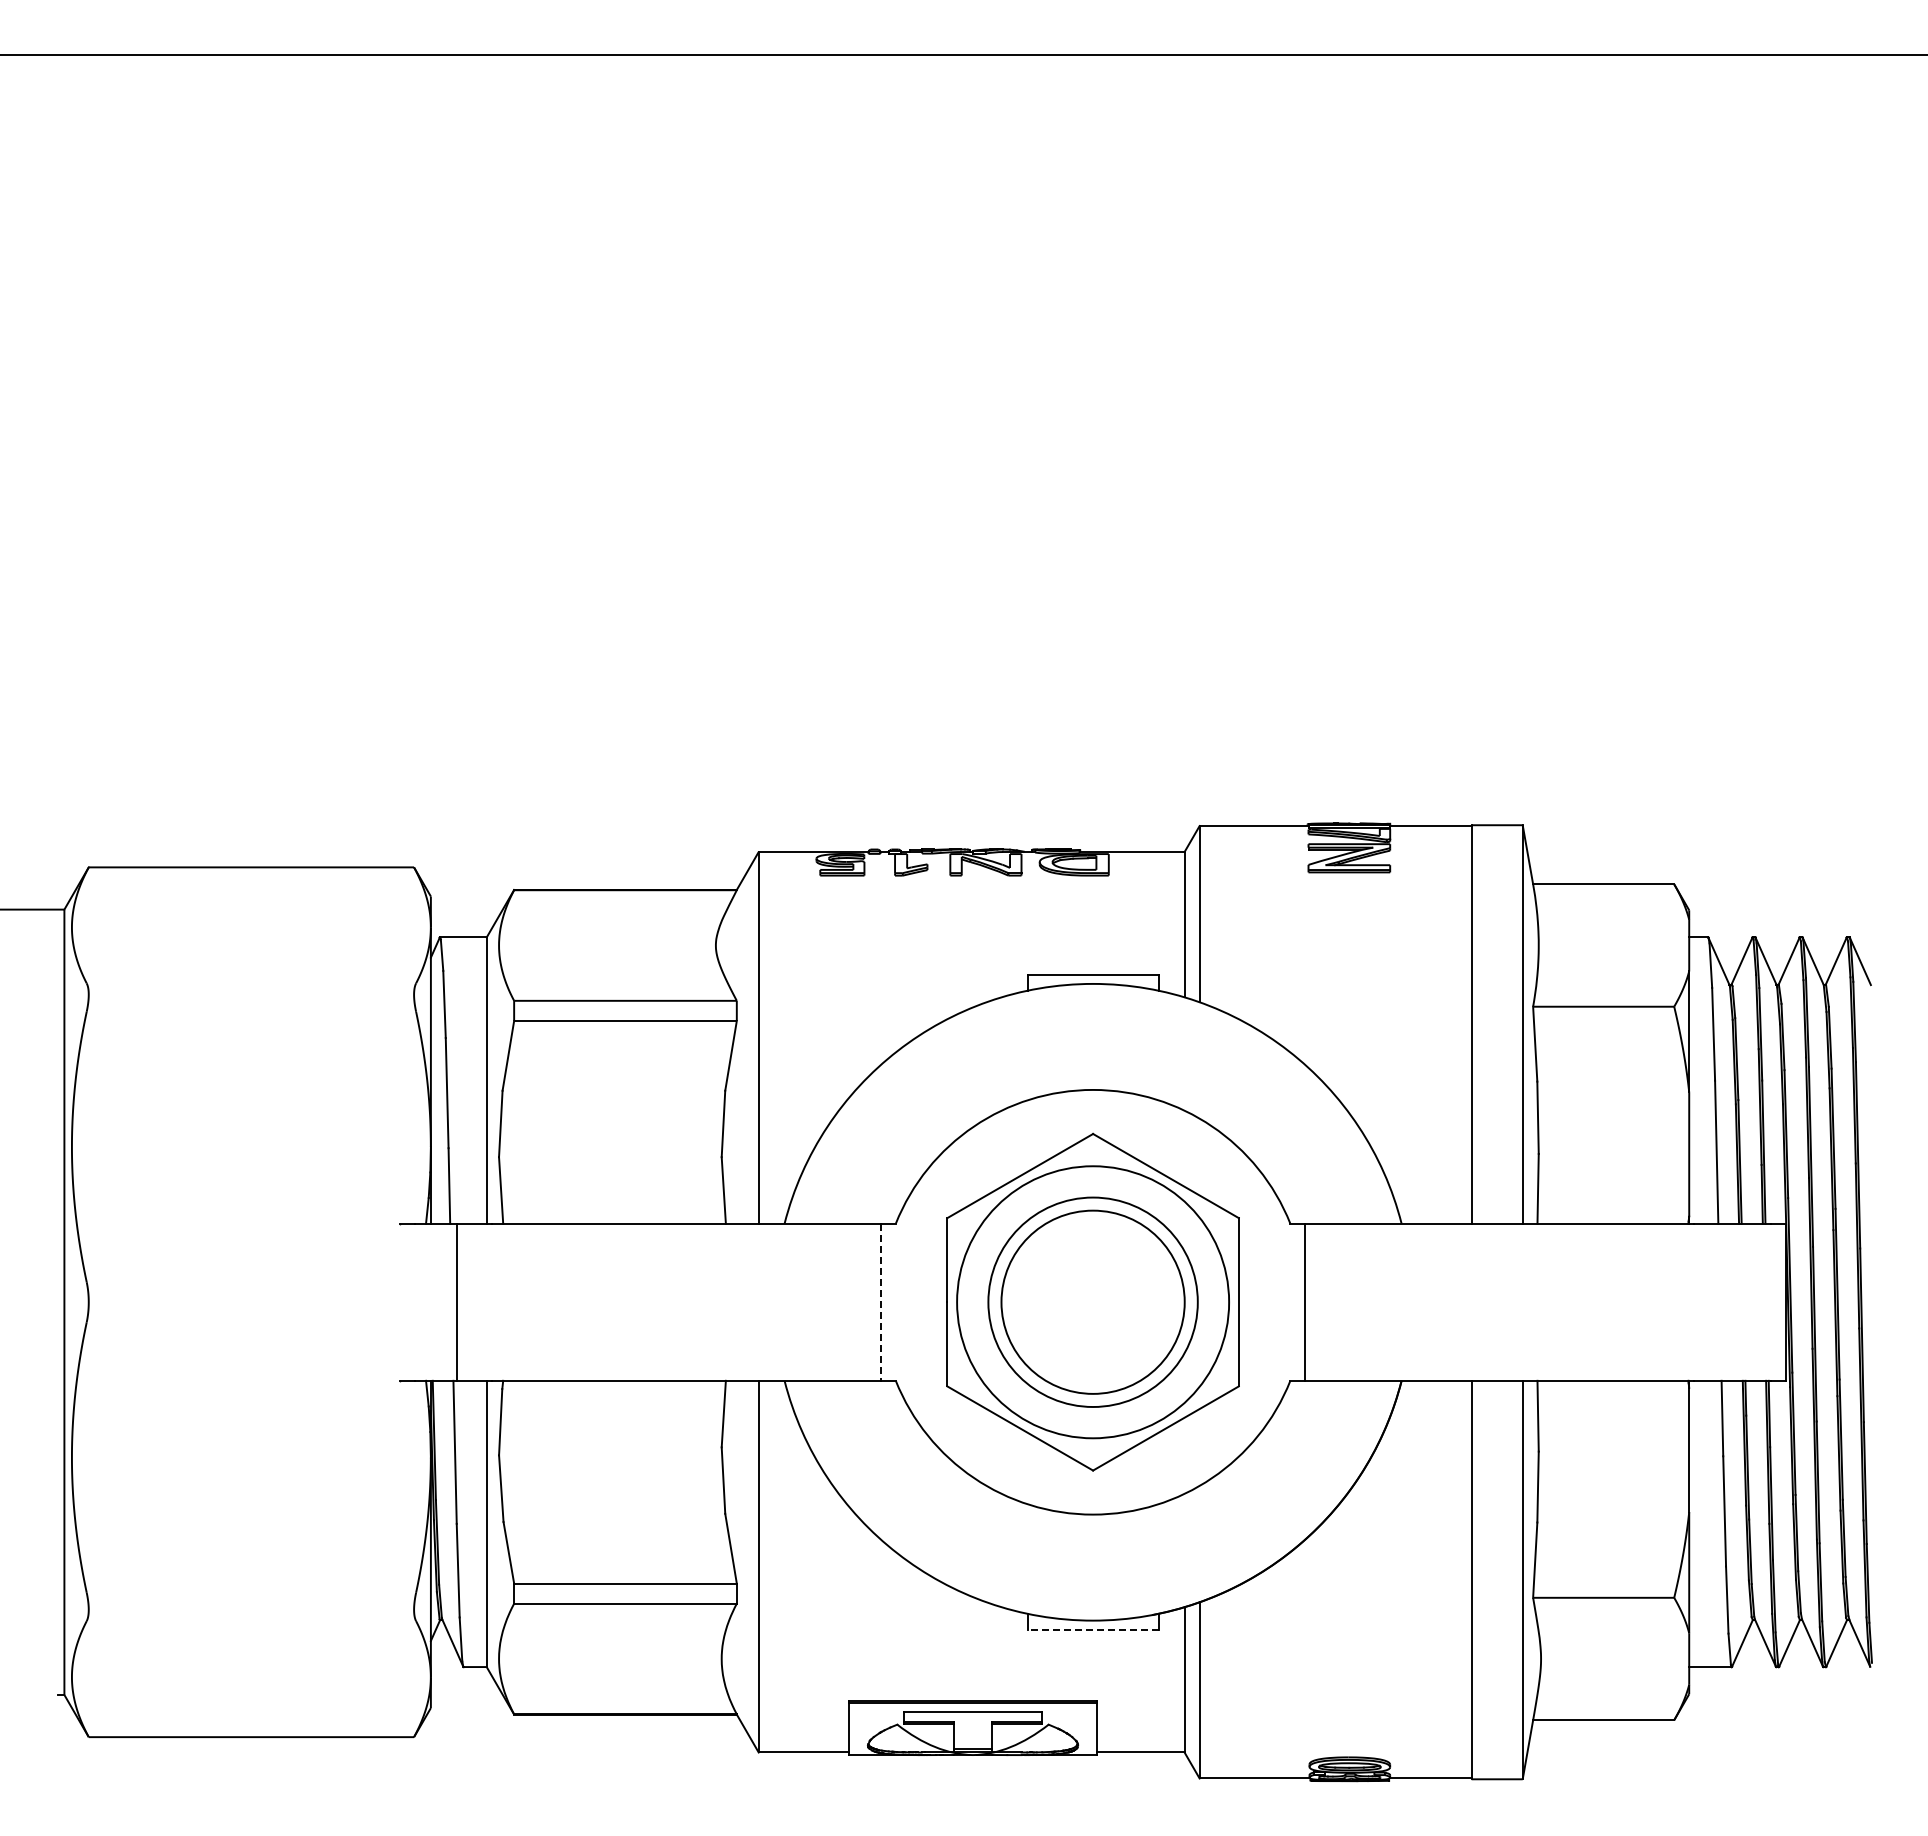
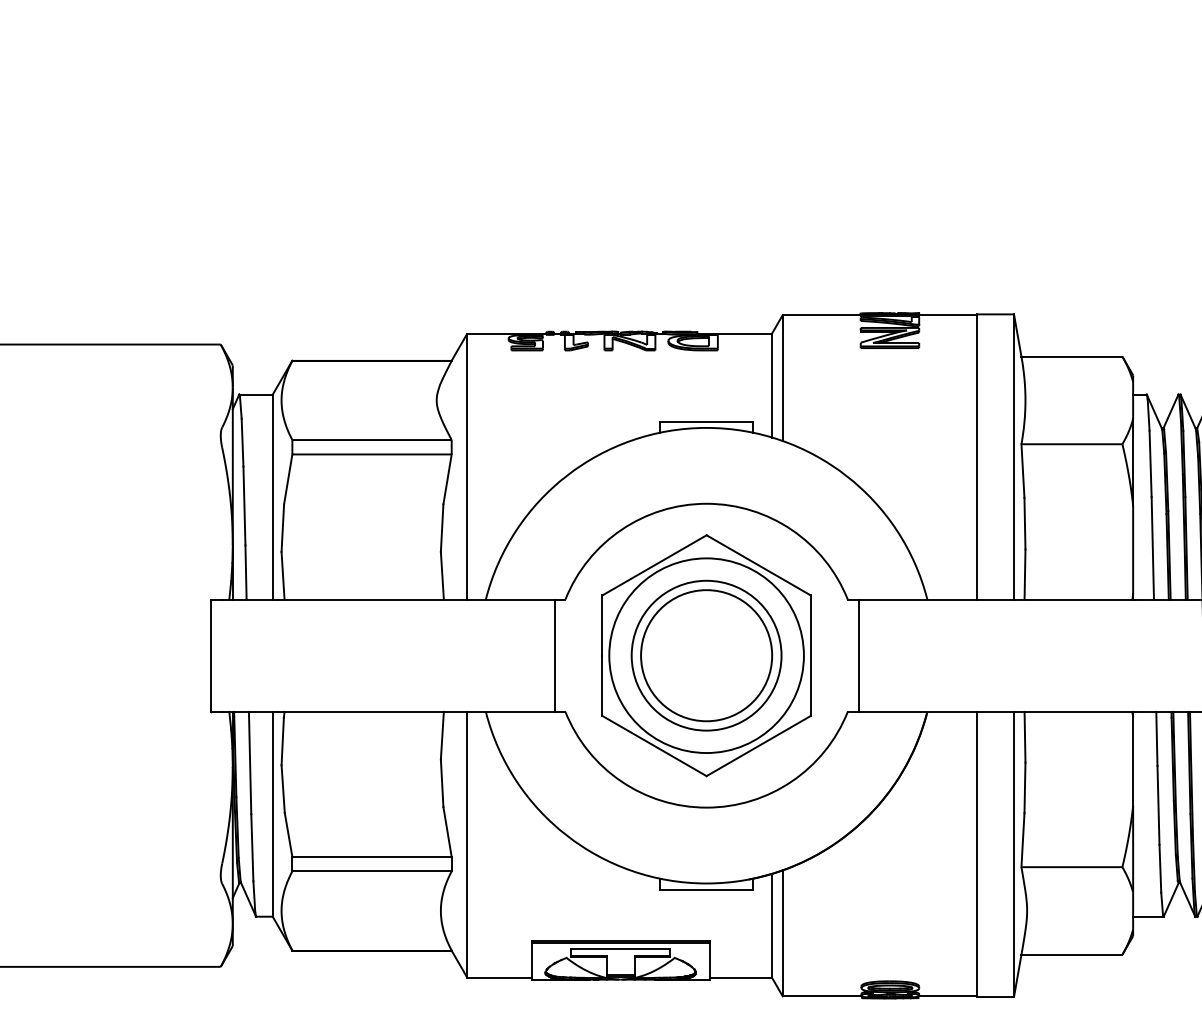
line: (457, 1301) -> (211, 655), moved
line: (880, 1302) -> (554, 655), dashed -> solid
line: (1092, 1629) -> (706, 889), dashed -> solid

